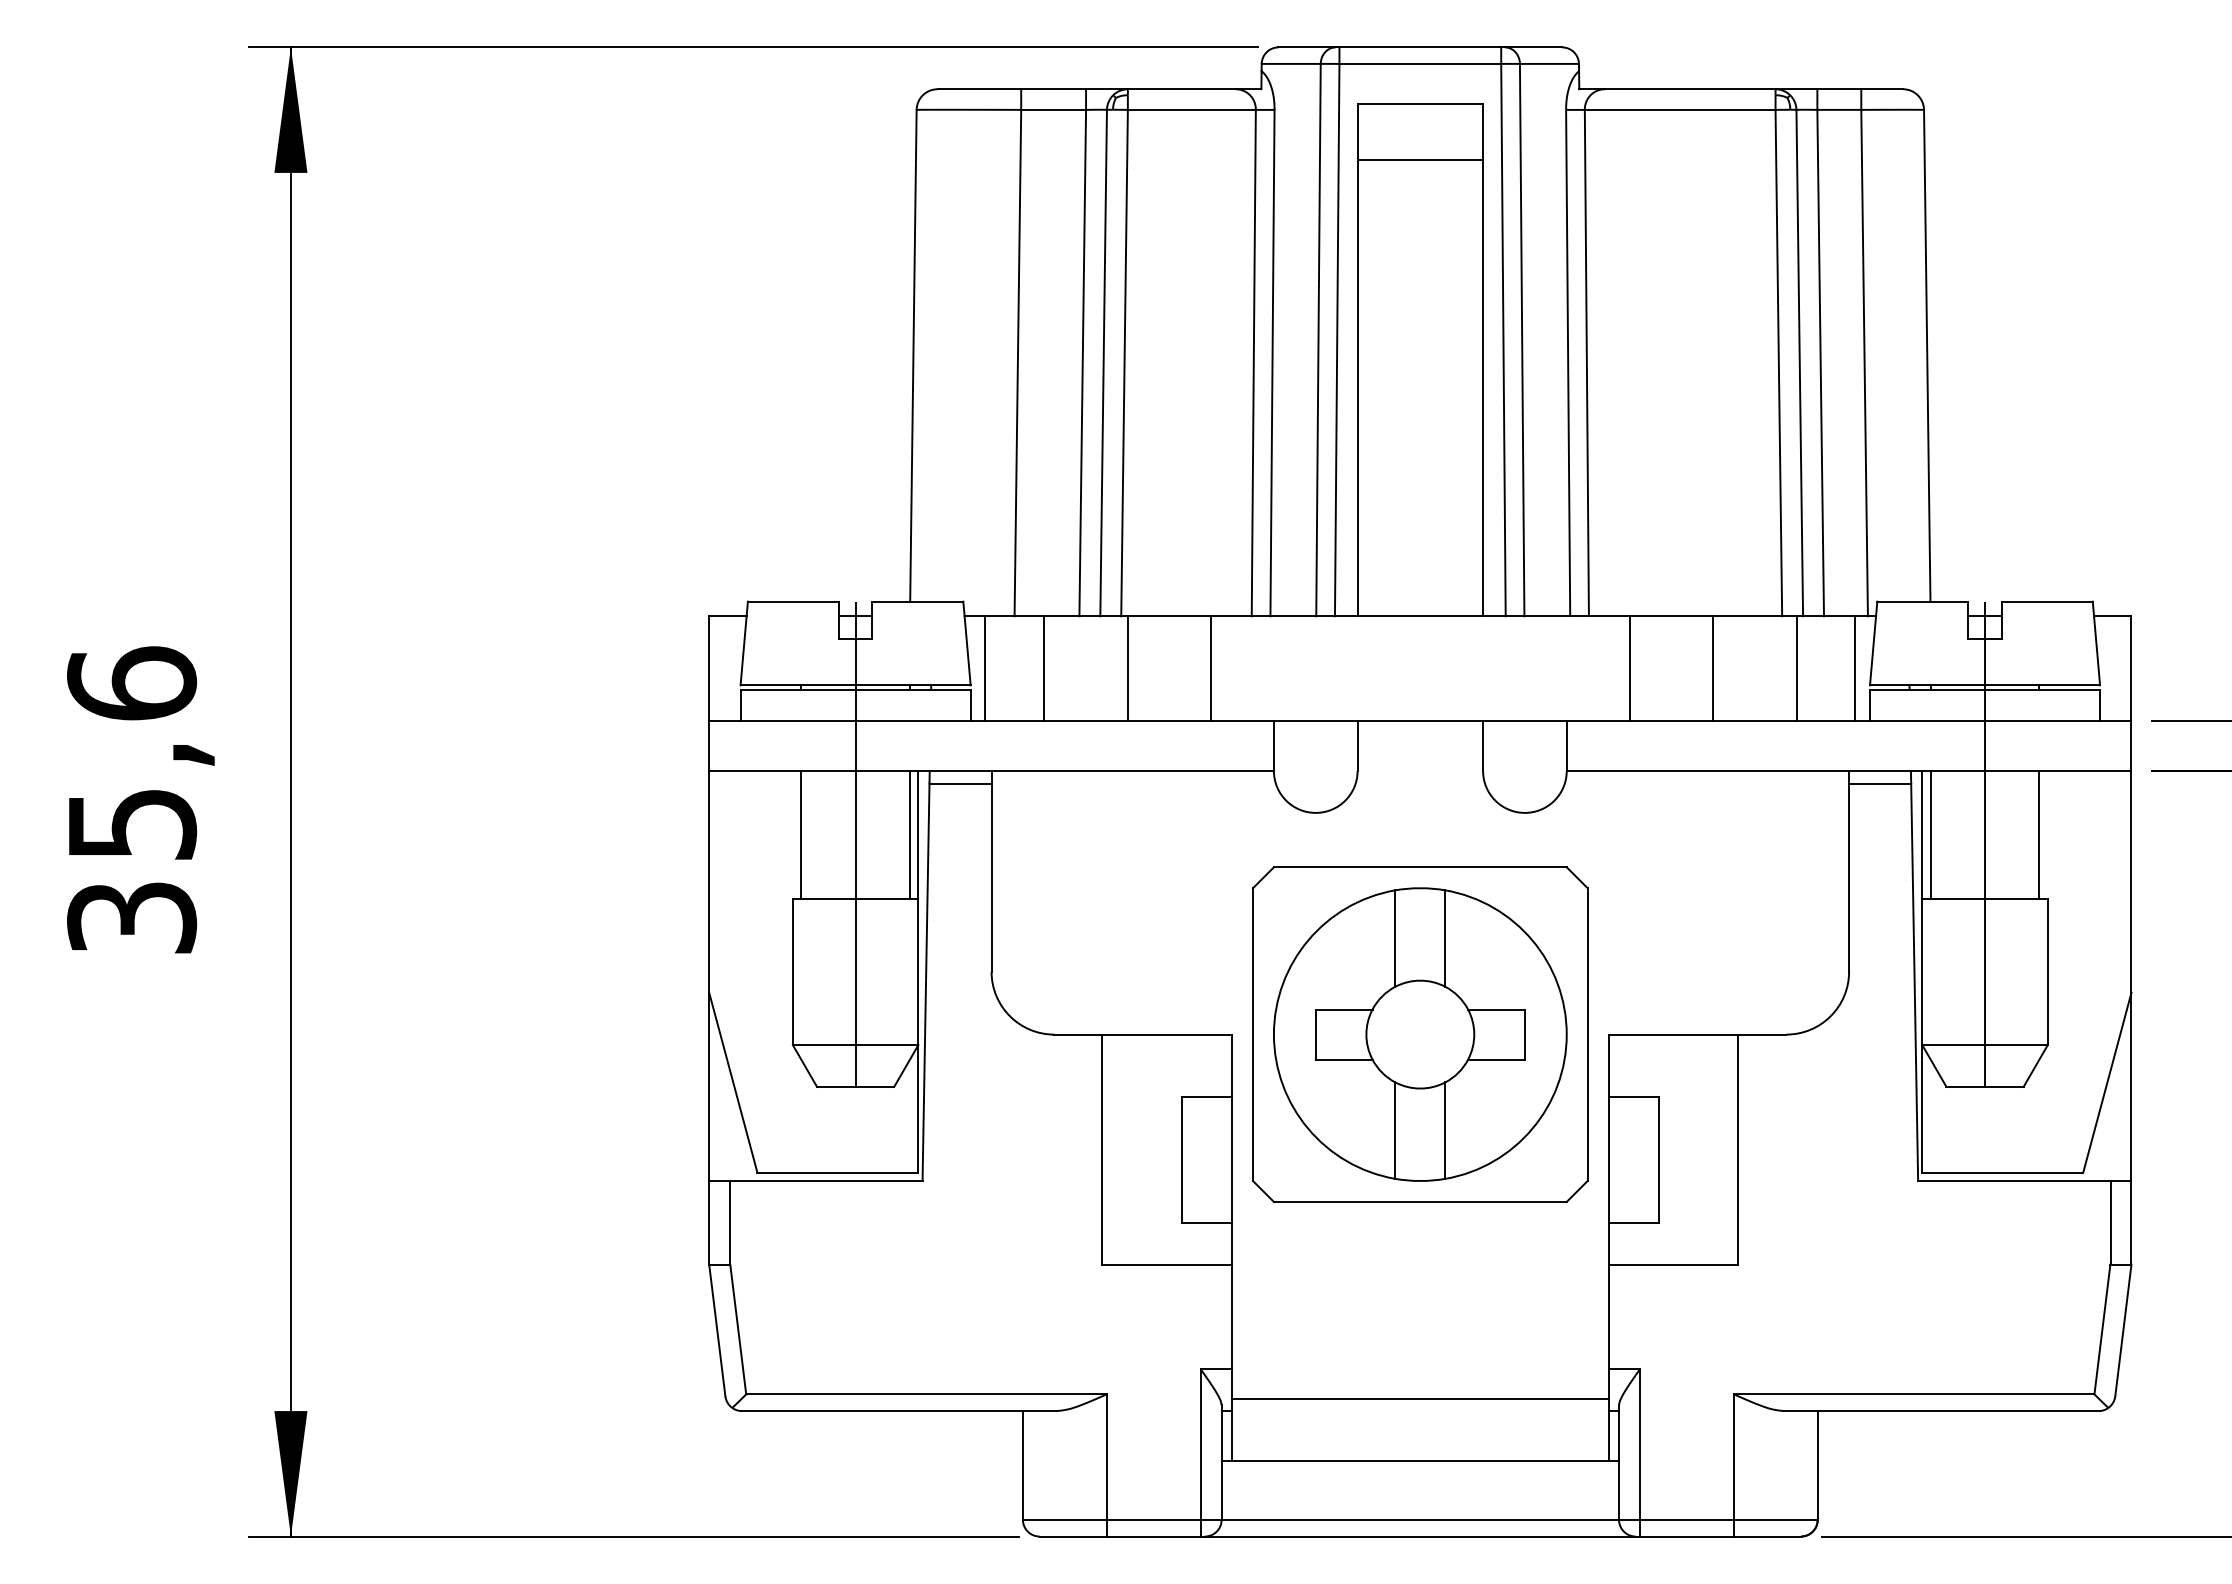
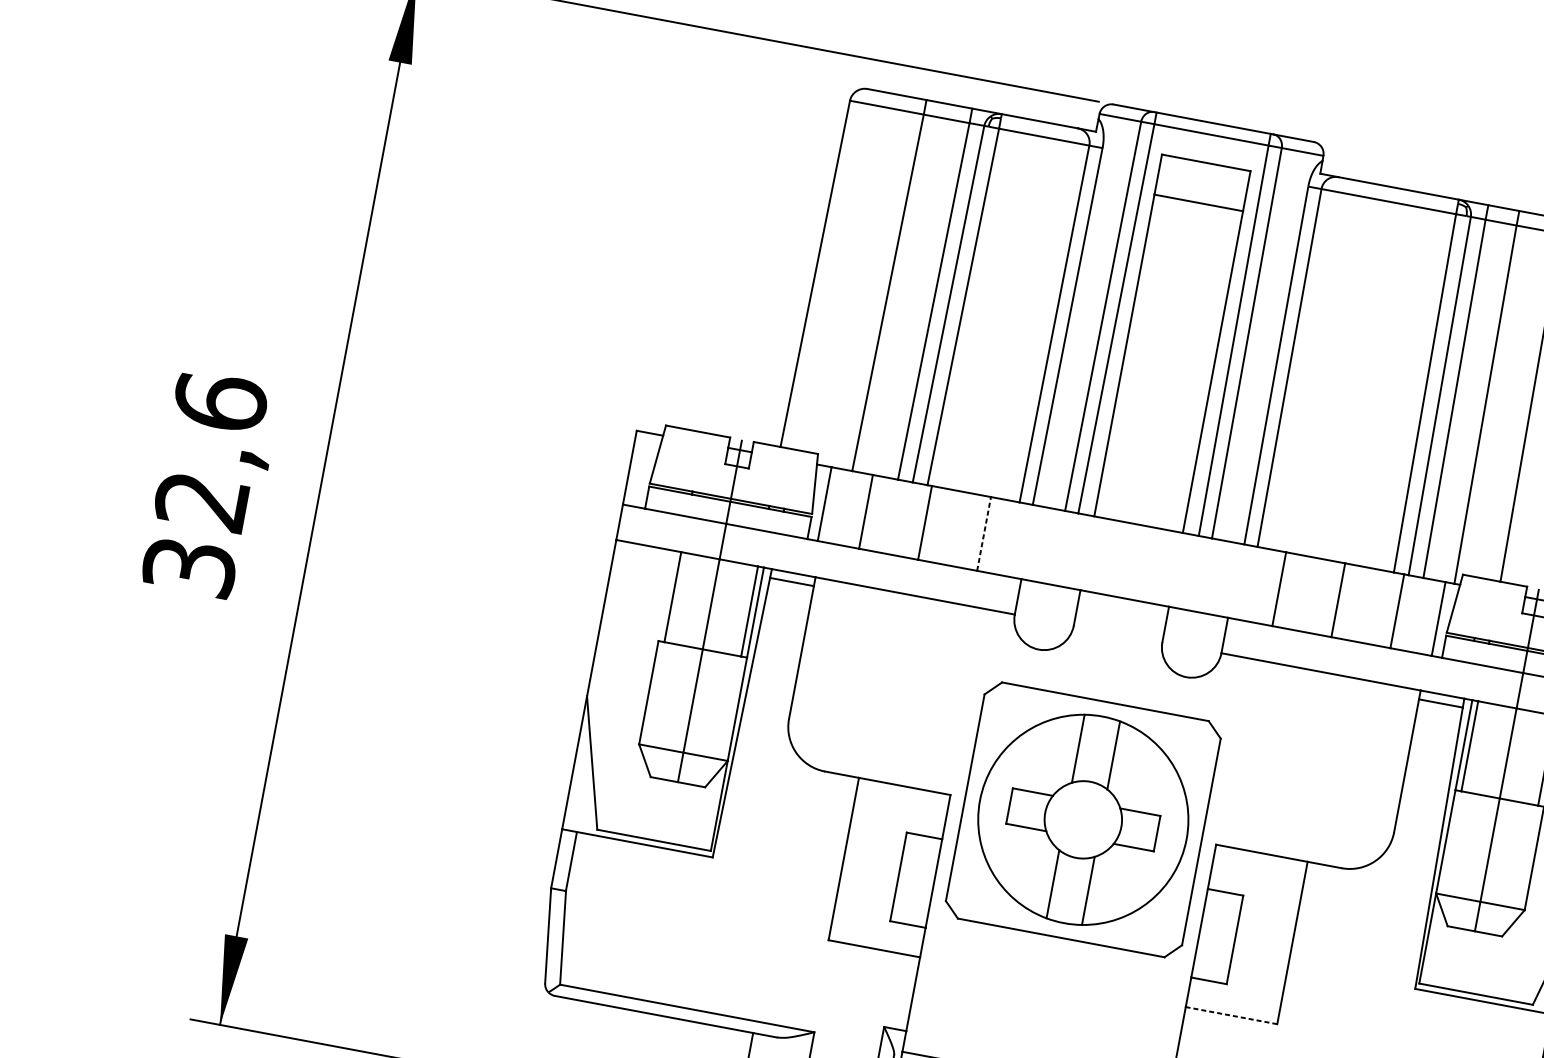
line: (1211, 668) -> (984, 533), solid -> dashed
text: (132, 825) -> (202, 502), 35,6 -> 32,6
line: (1673, 1264) -> (1231, 1015), solid -> dashed

